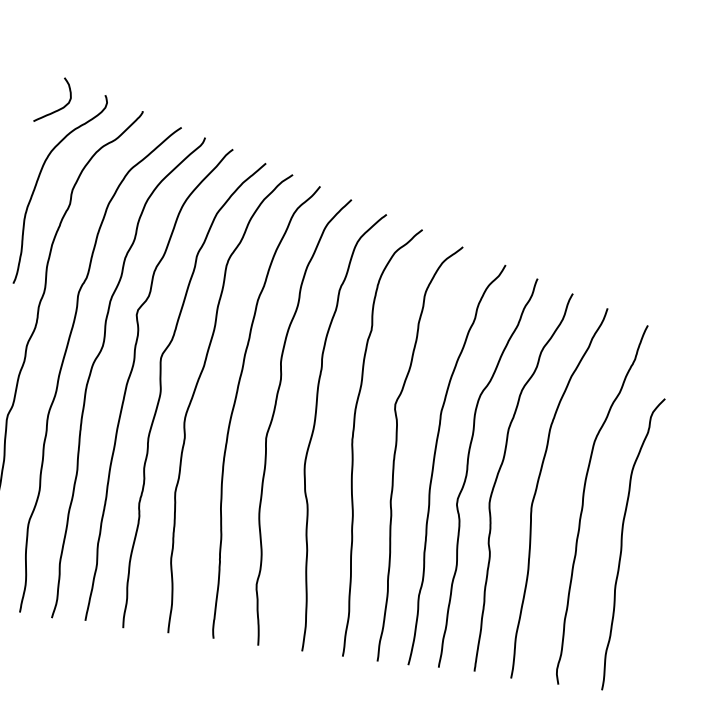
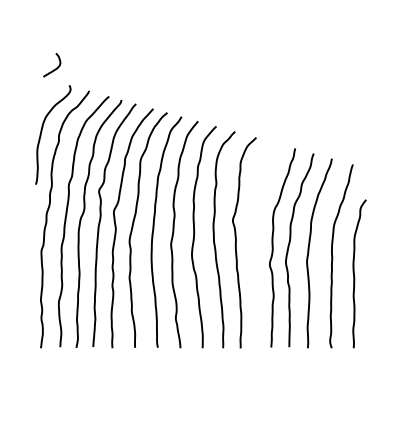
curve: (55, 109) -> (53, 69), moved
curve: (435, 461) -> (256, 245), removed

